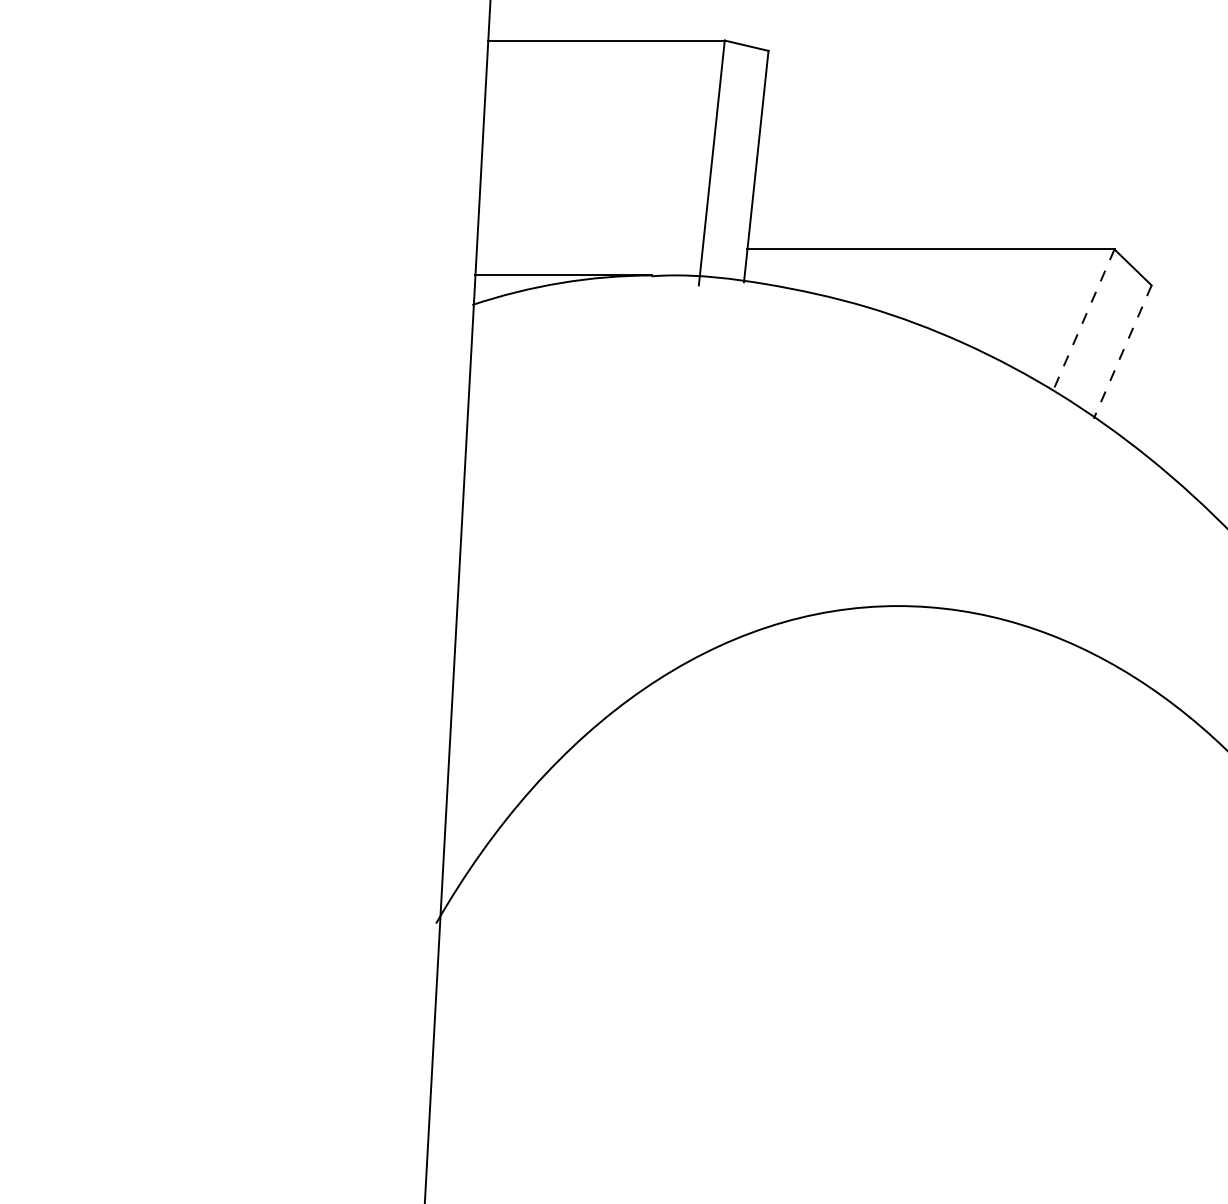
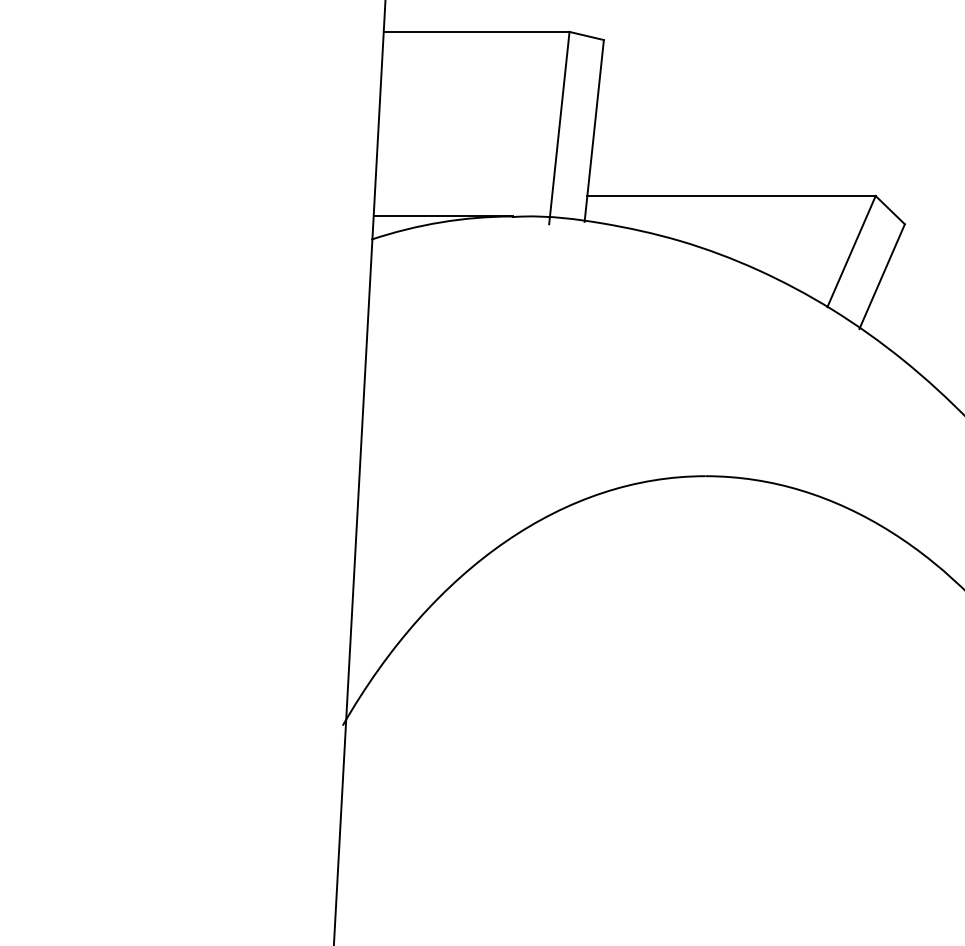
line: (1083, 320) -> (851, 251), dashed -> solid
line: (1122, 352) -> (881, 276), dashed -> solid

